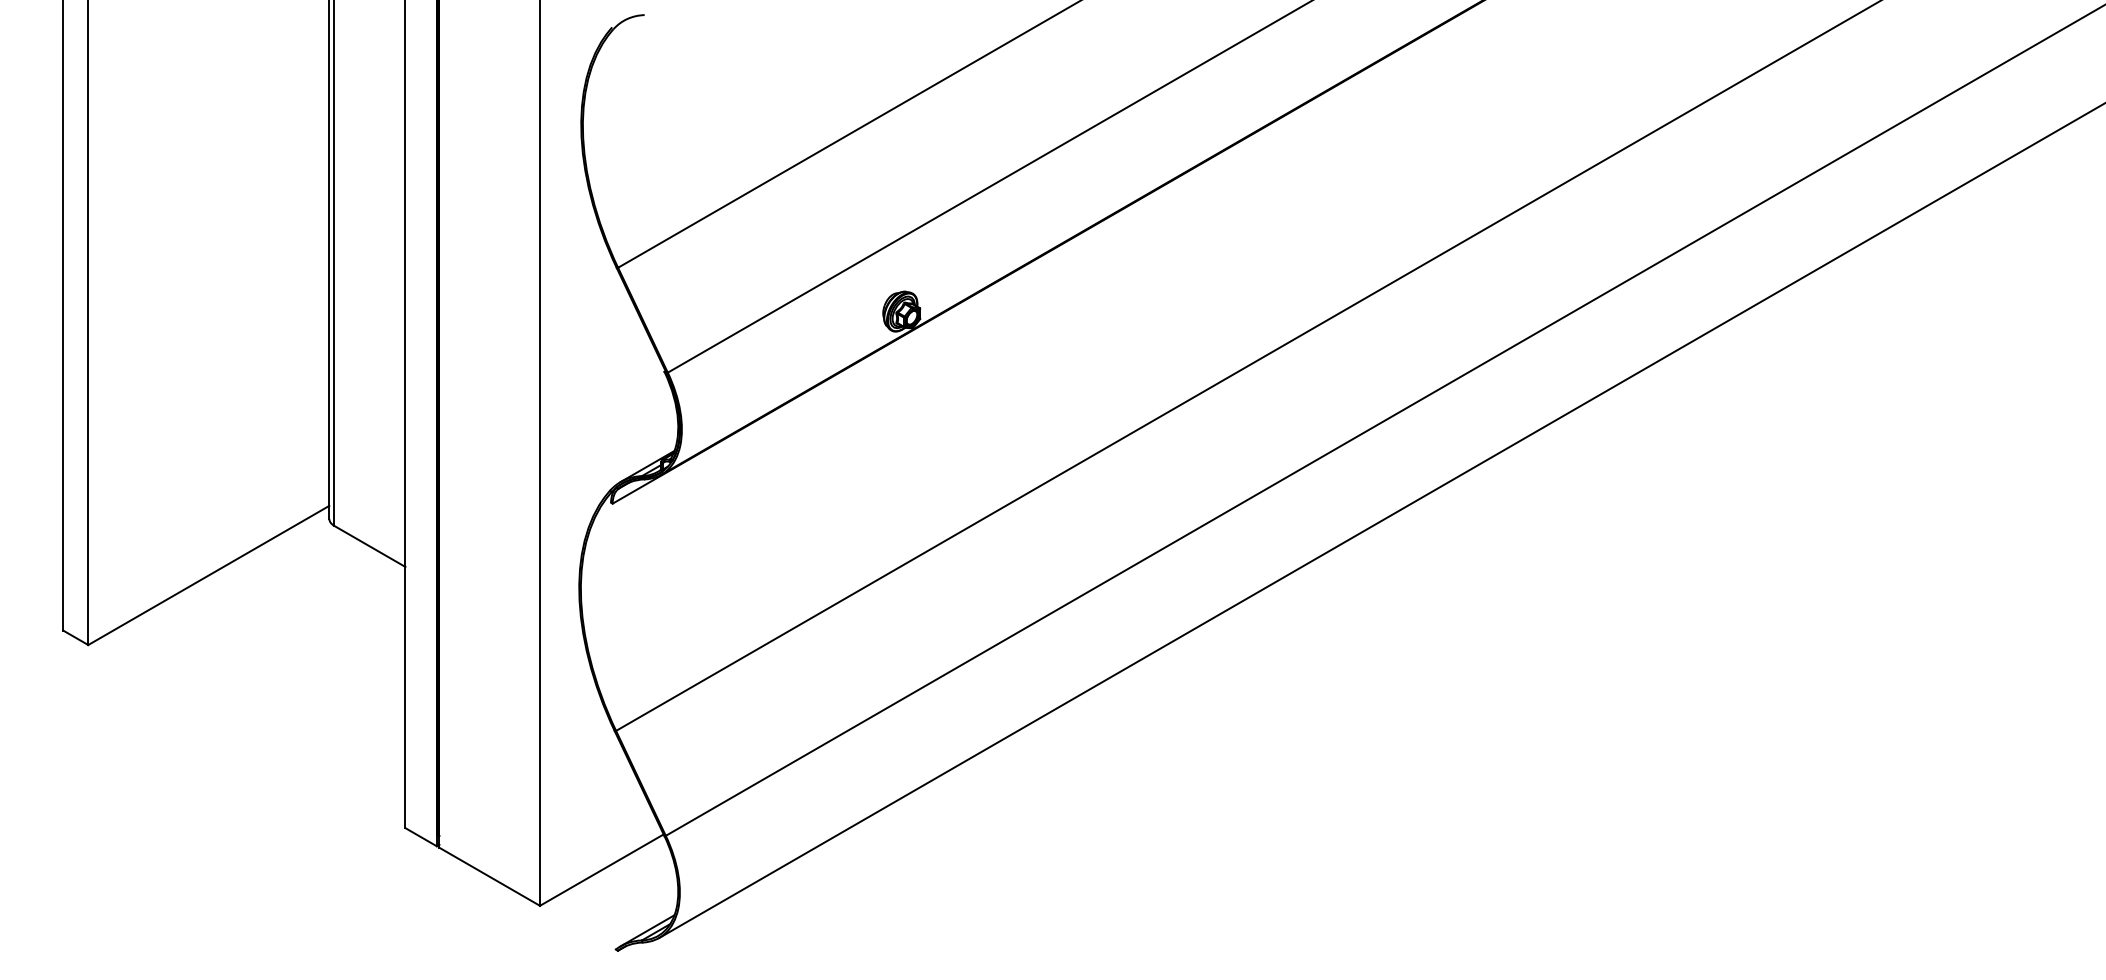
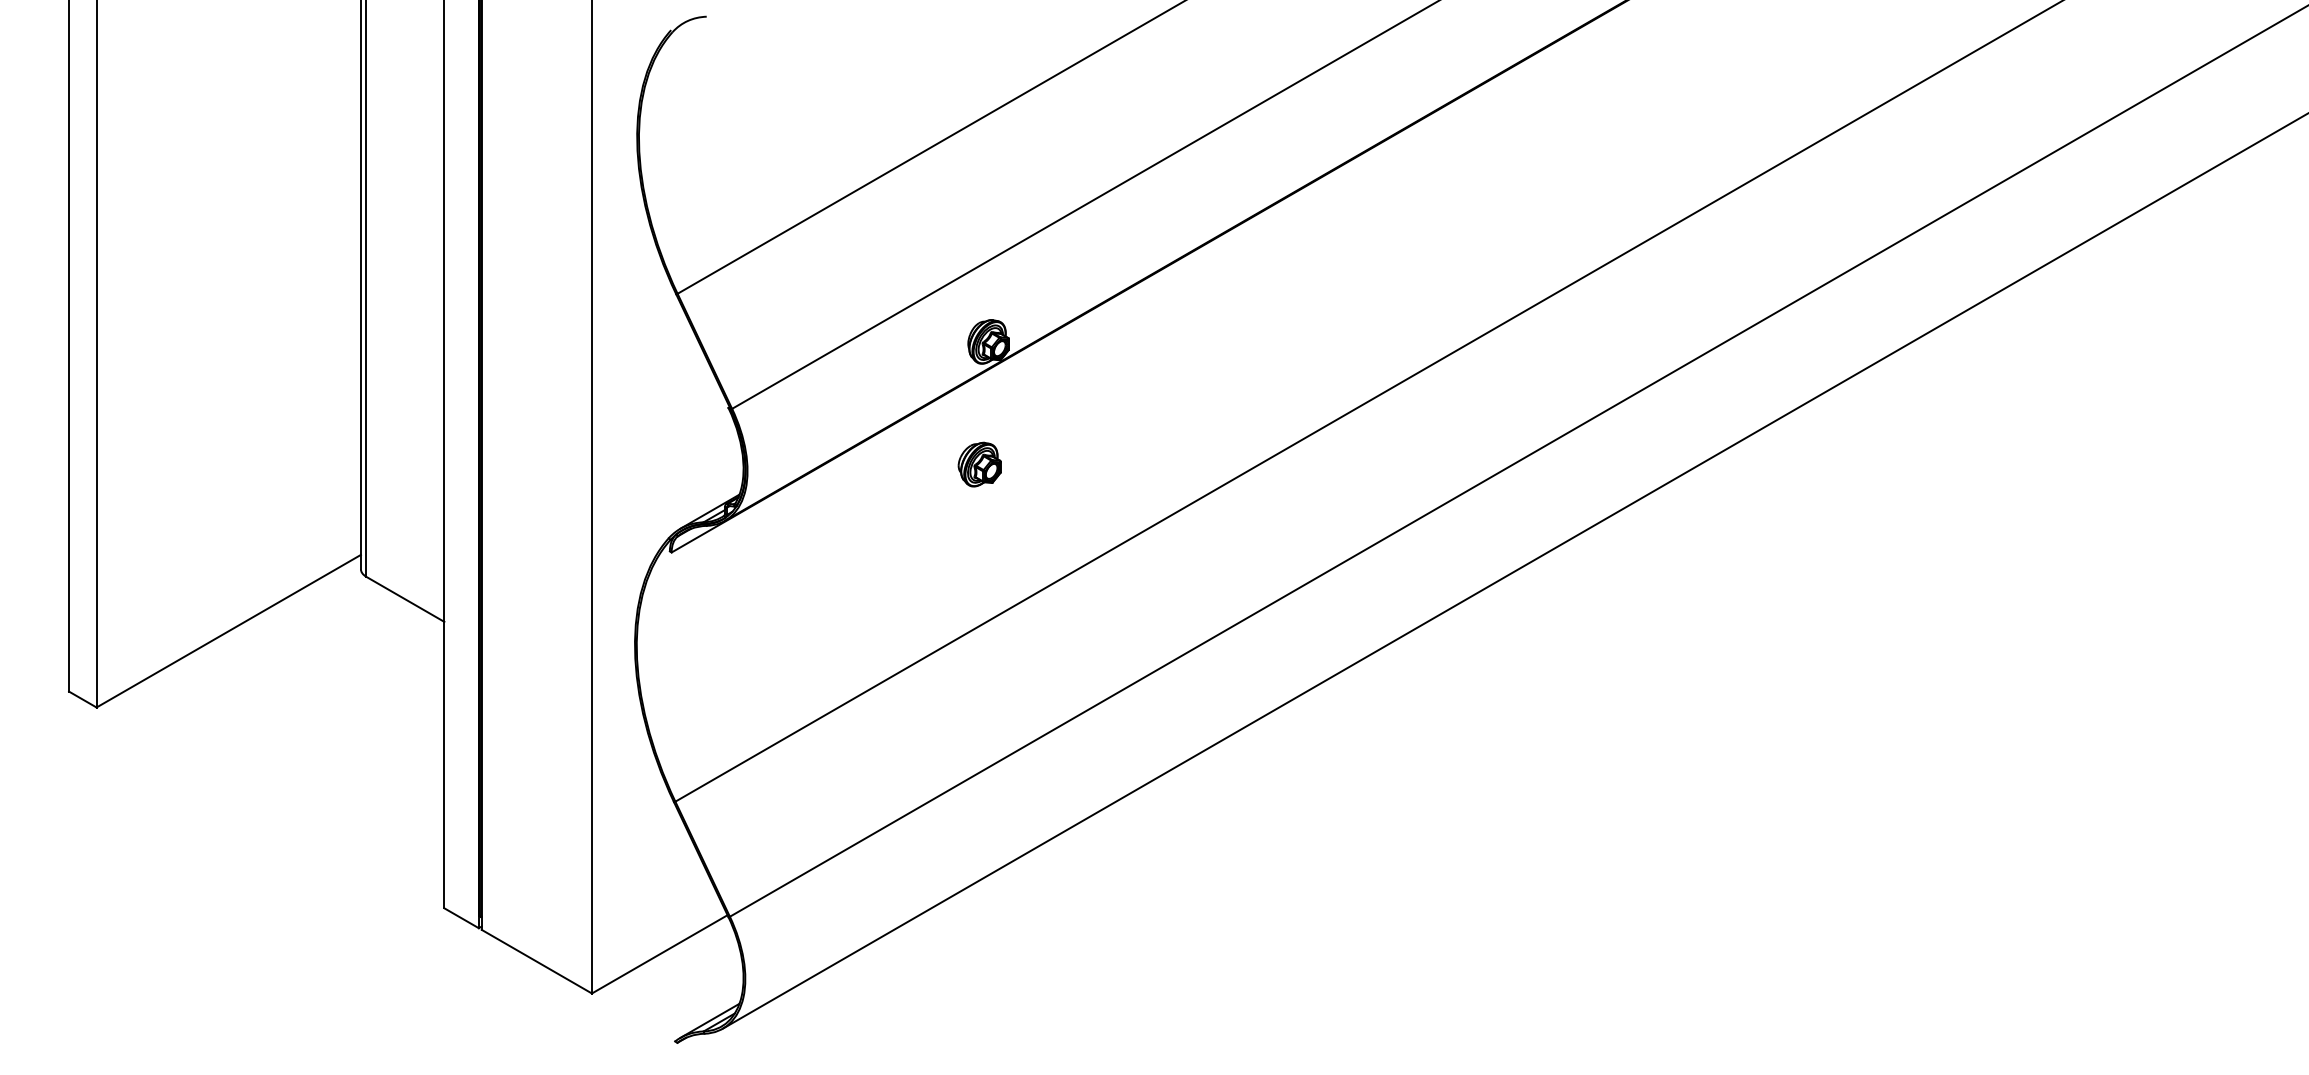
part: (893, 423) -> (979, 464), added

